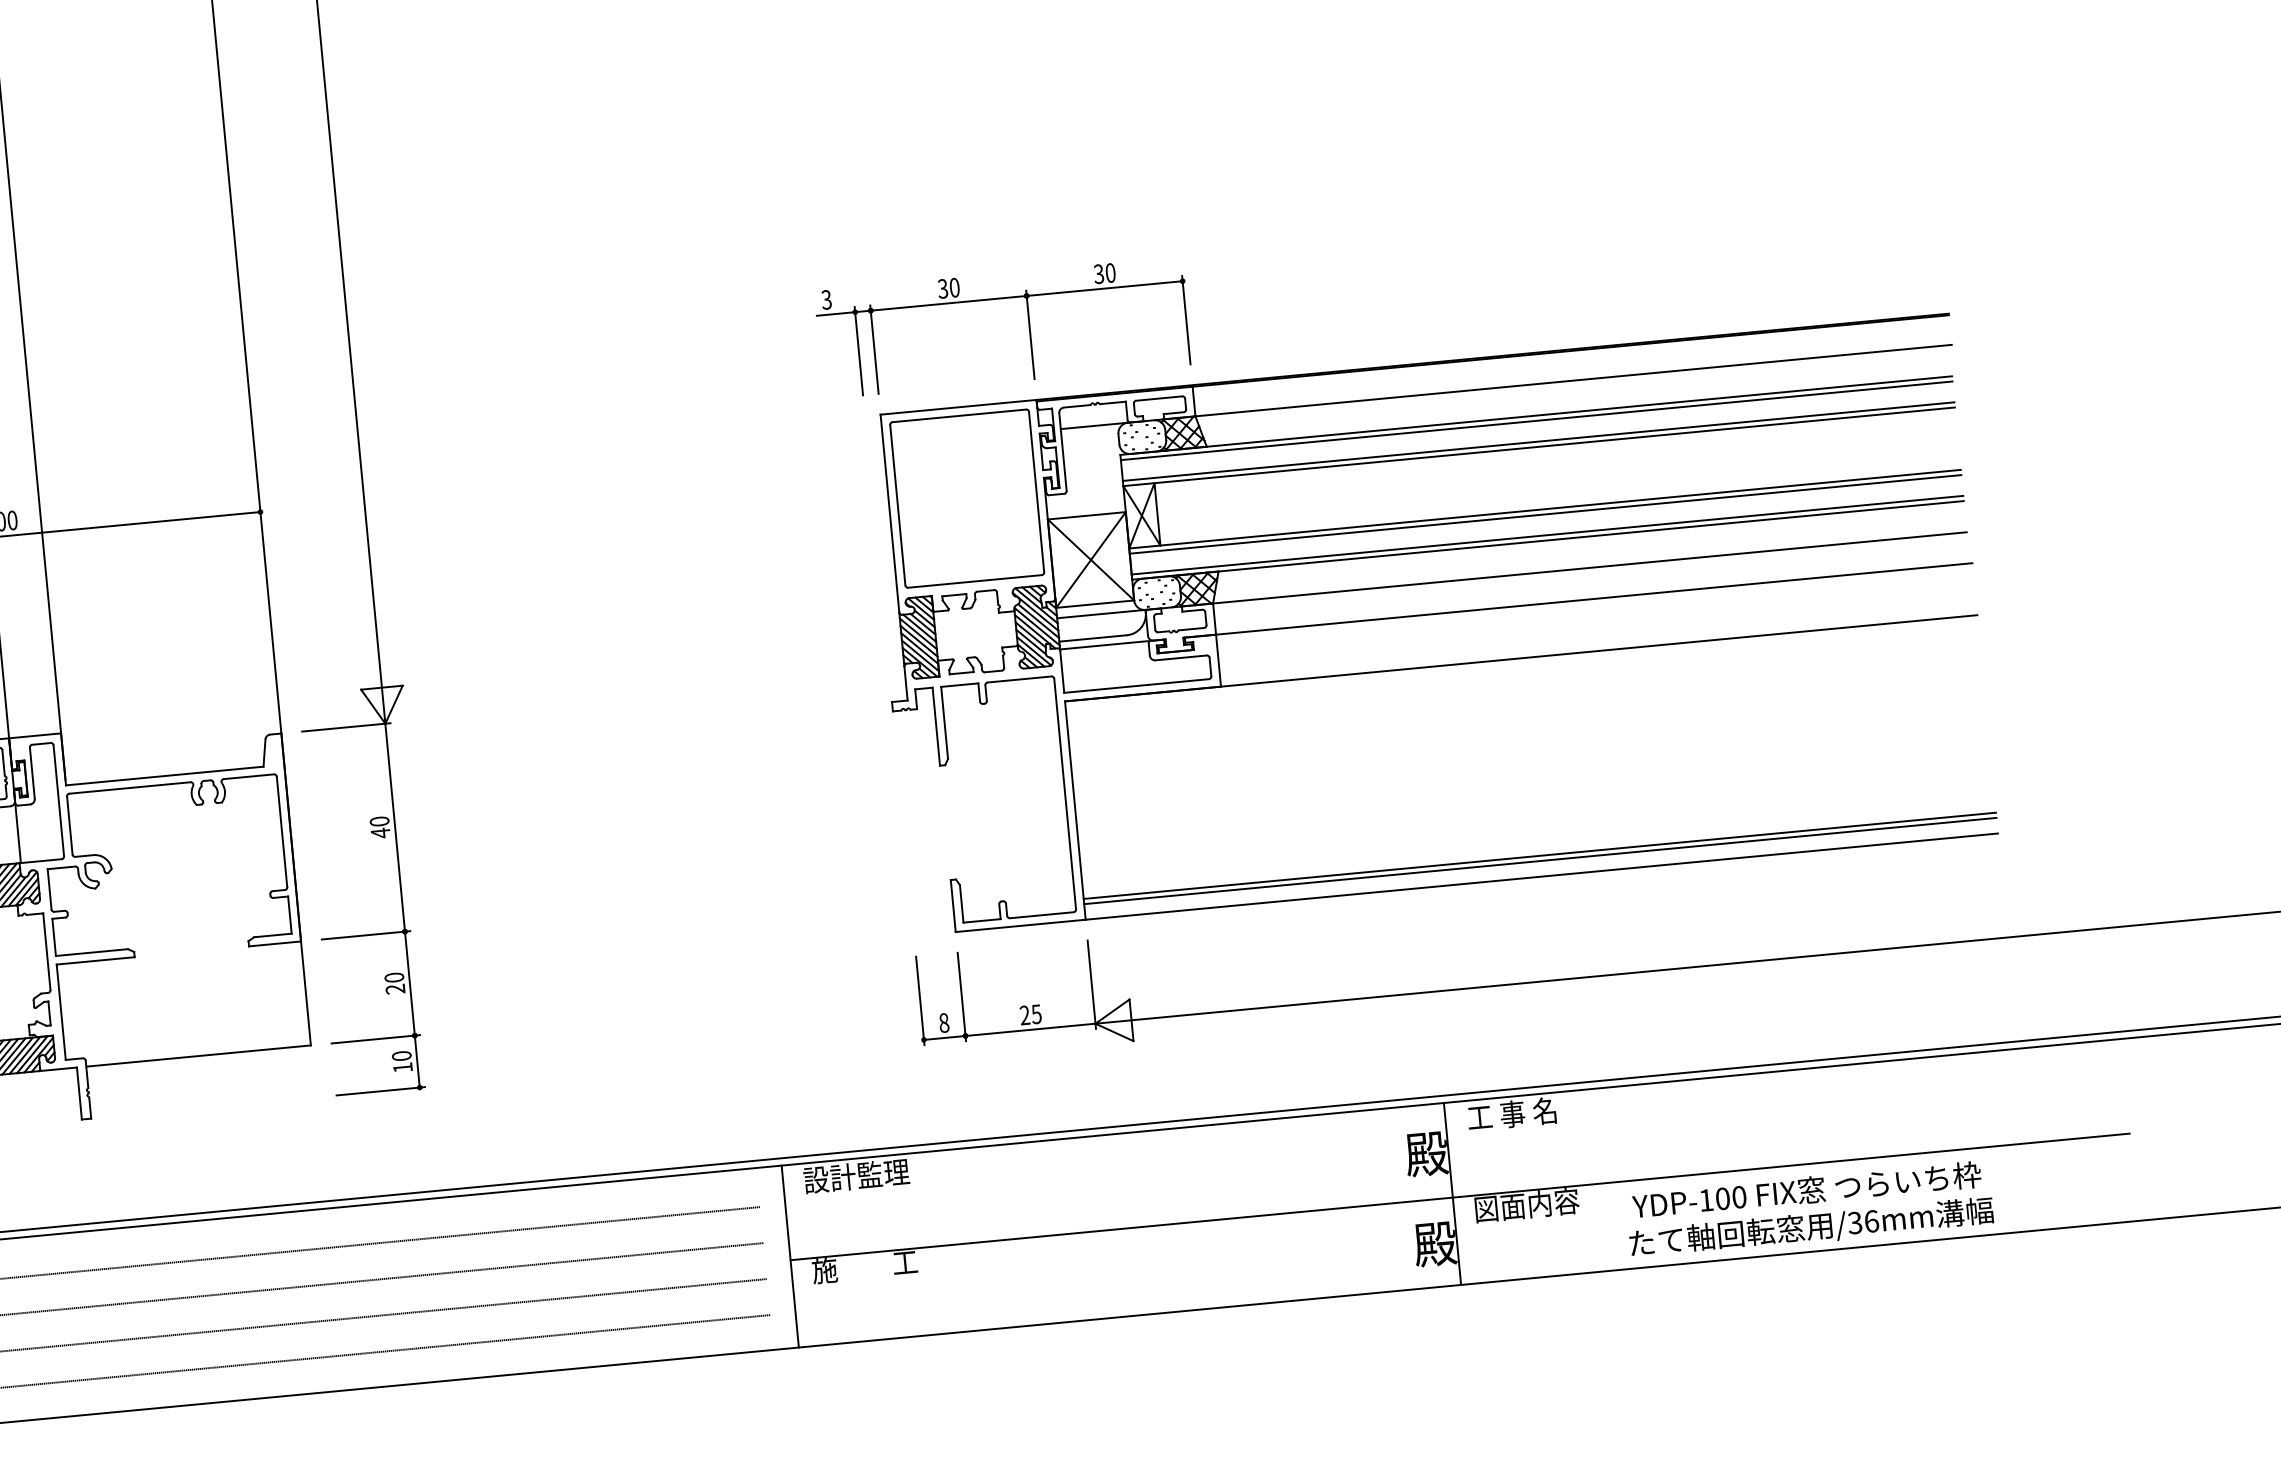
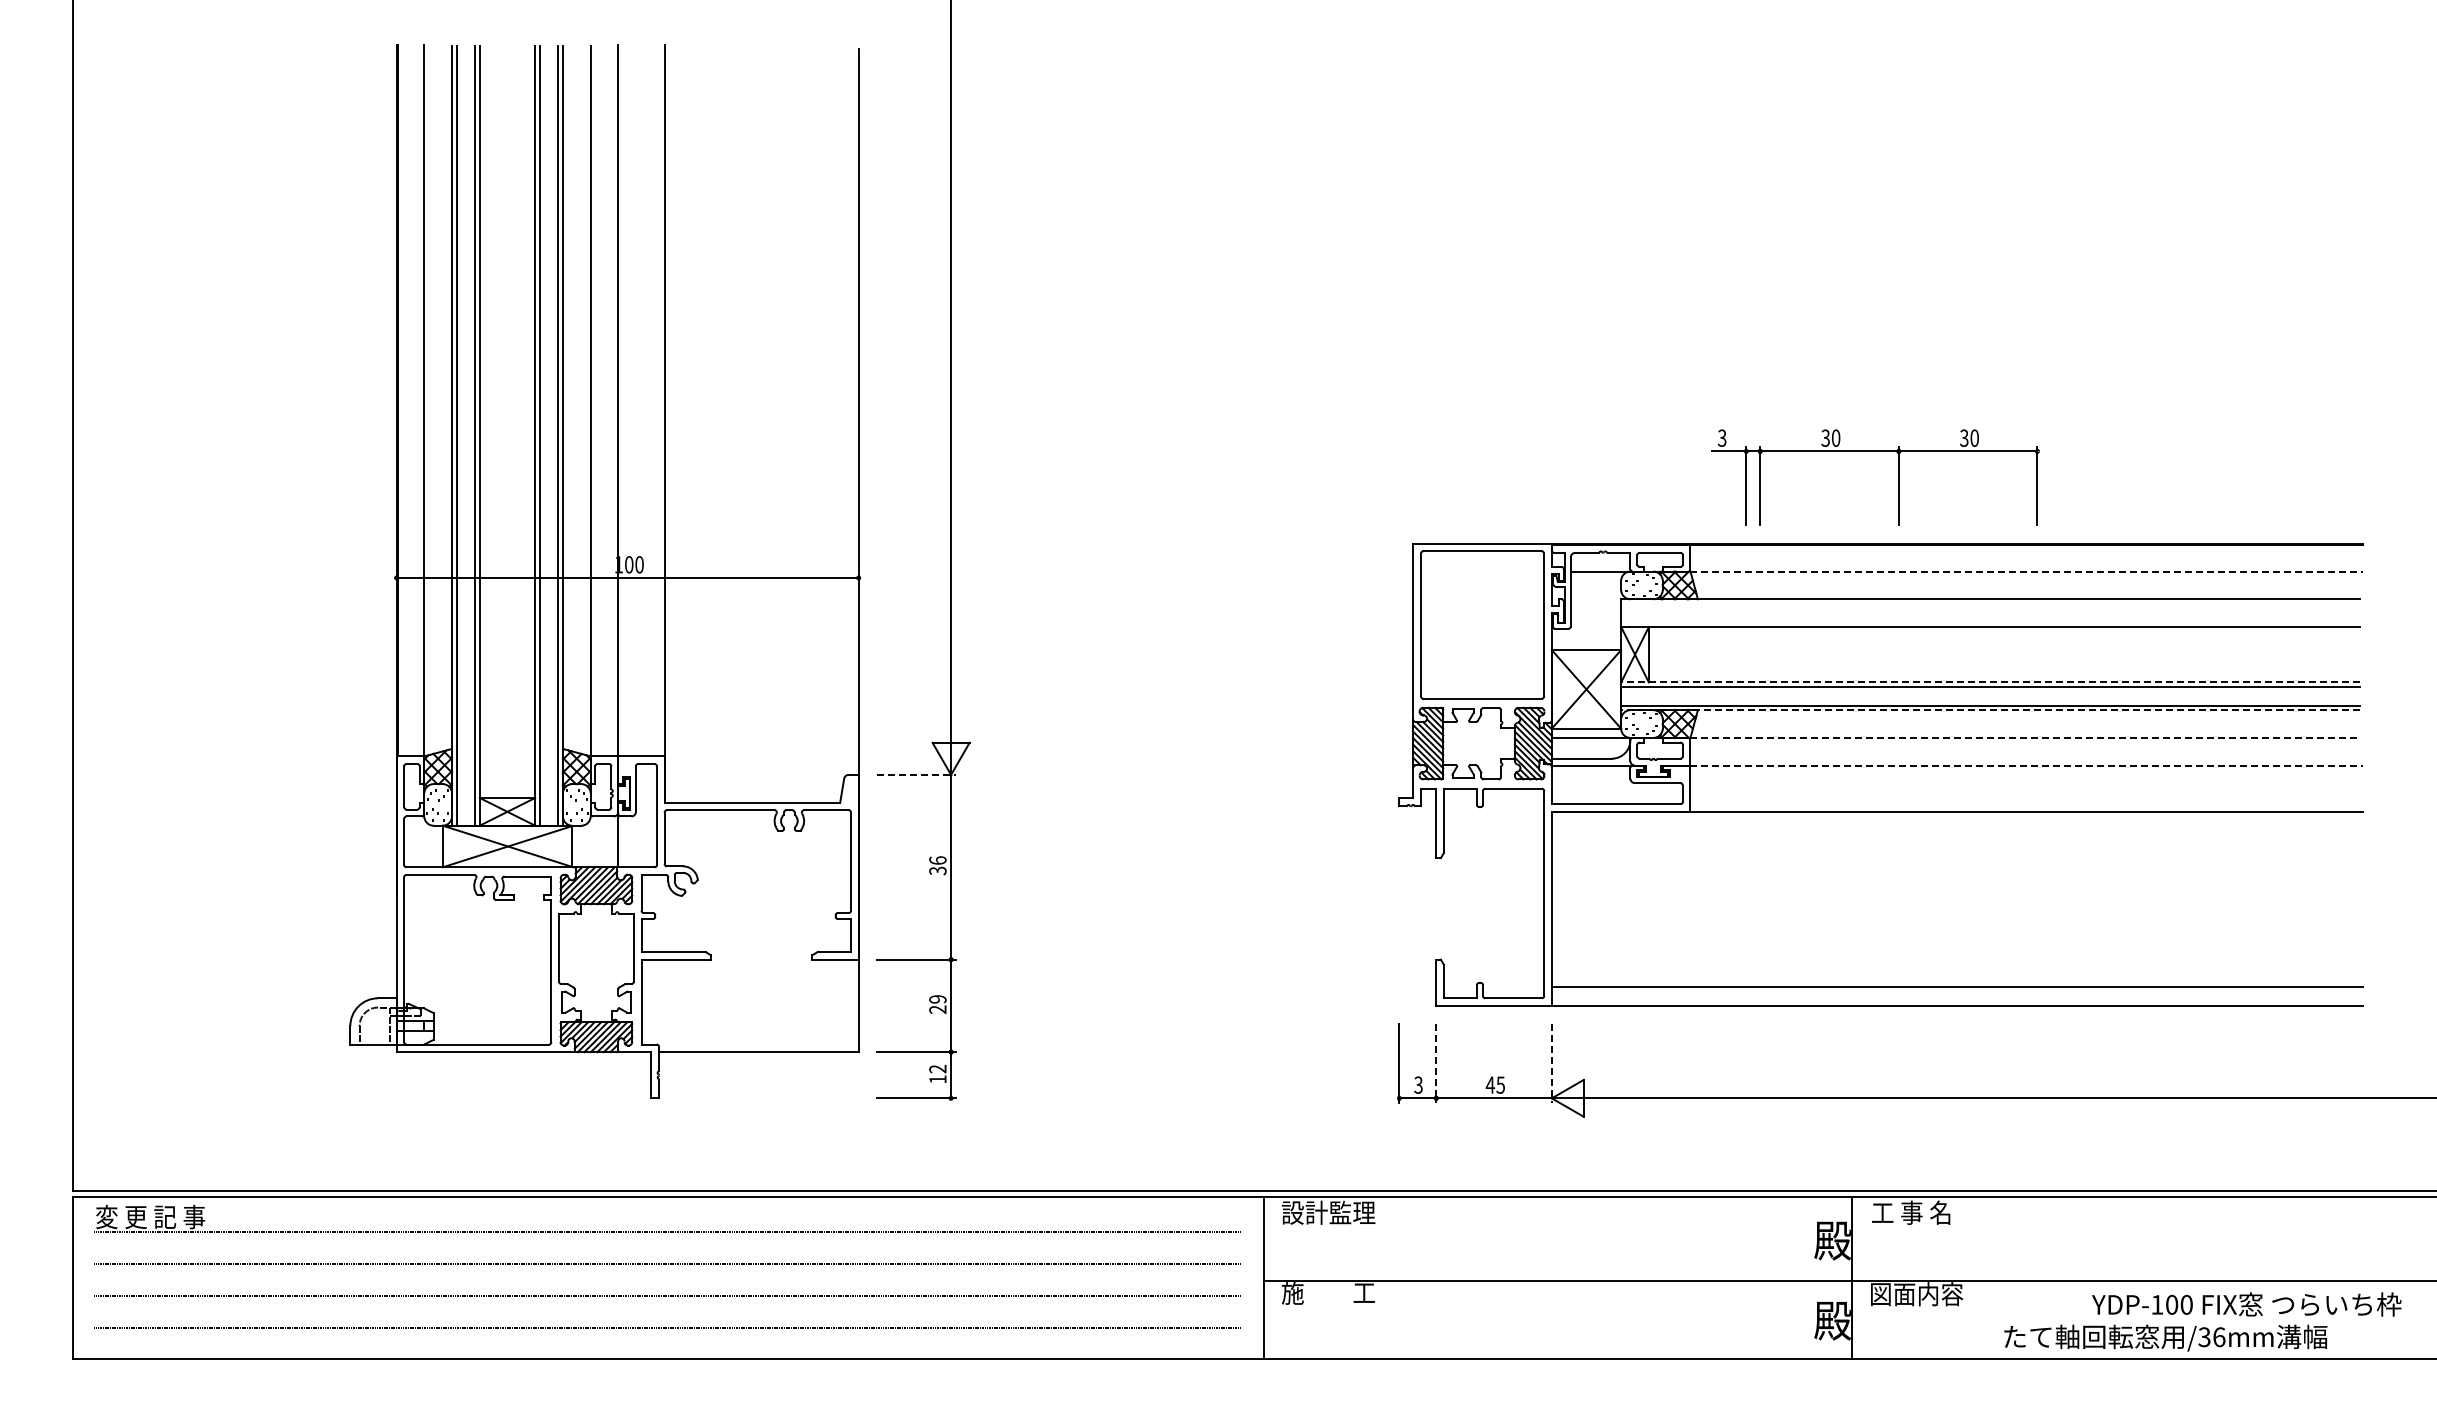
part: (1029, 325) -> (1898, 477), moved
line: (1574, 380) -> (2027, 571), solid -> dashed
line: (1536, 420) -> (1990, 603), removed
line: (1538, 441) -> (1990, 622), removed
line: (1544, 509) -> (1990, 682), solid -> dashed
line: (1547, 540) -> (1990, 710), solid -> dashed
line: (1589, 567) -> (2025, 737), solid -> dashed
line: (1595, 598) -> (2027, 765), solid -> dashed
line: (346, 726) -> (916, 774), solid -> dashed
text: (379, 827) -> (937, 865), 40 -> 36
line: (1539, 861) -> (1956, 992), removed
text: (393, 977) -> (937, 999), 20 -> 29
line: (1091, 985) -> (1551, 1064), solid -> dashed
line: (962, 997) -> (1436, 1064), solid -> dashed
text: (1023, 1014) -> (1489, 1084), 25 -> 45
text: (944, 1022) -> (1418, 1084), 8 -> 3
text: (401, 1055) -> (937, 1068), 10 -> 12
text: (1806, 1190) -> (2246, 1304), moved

